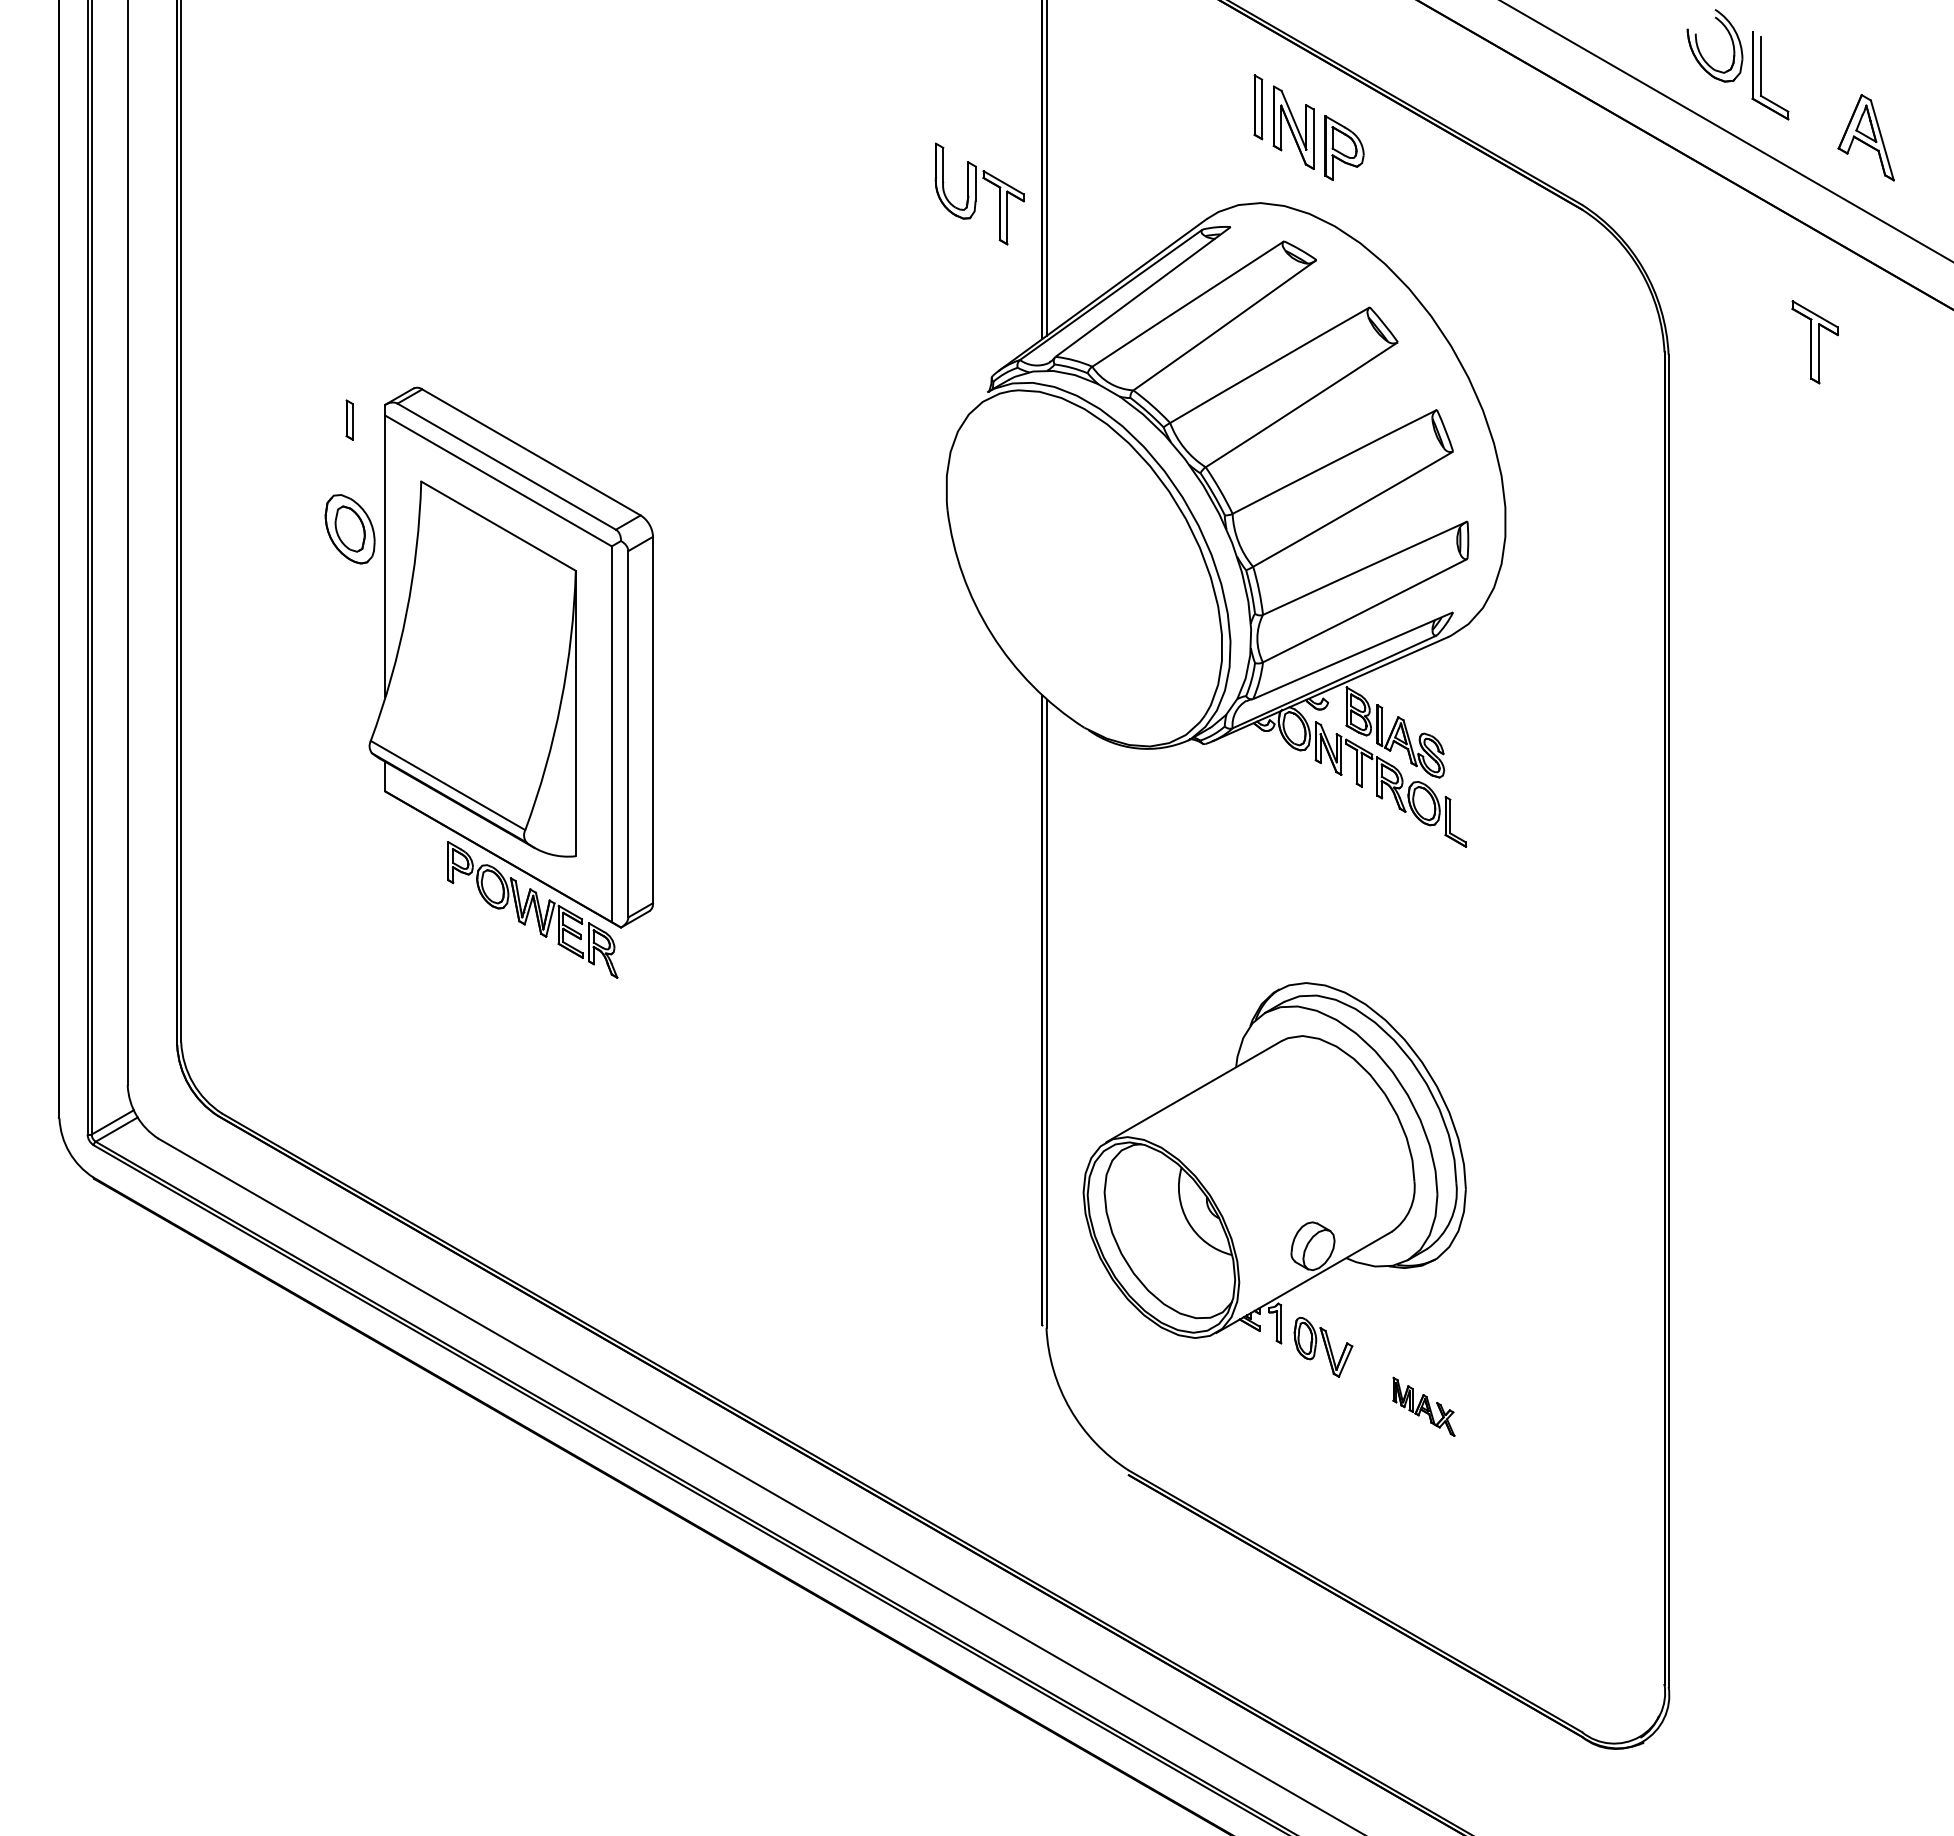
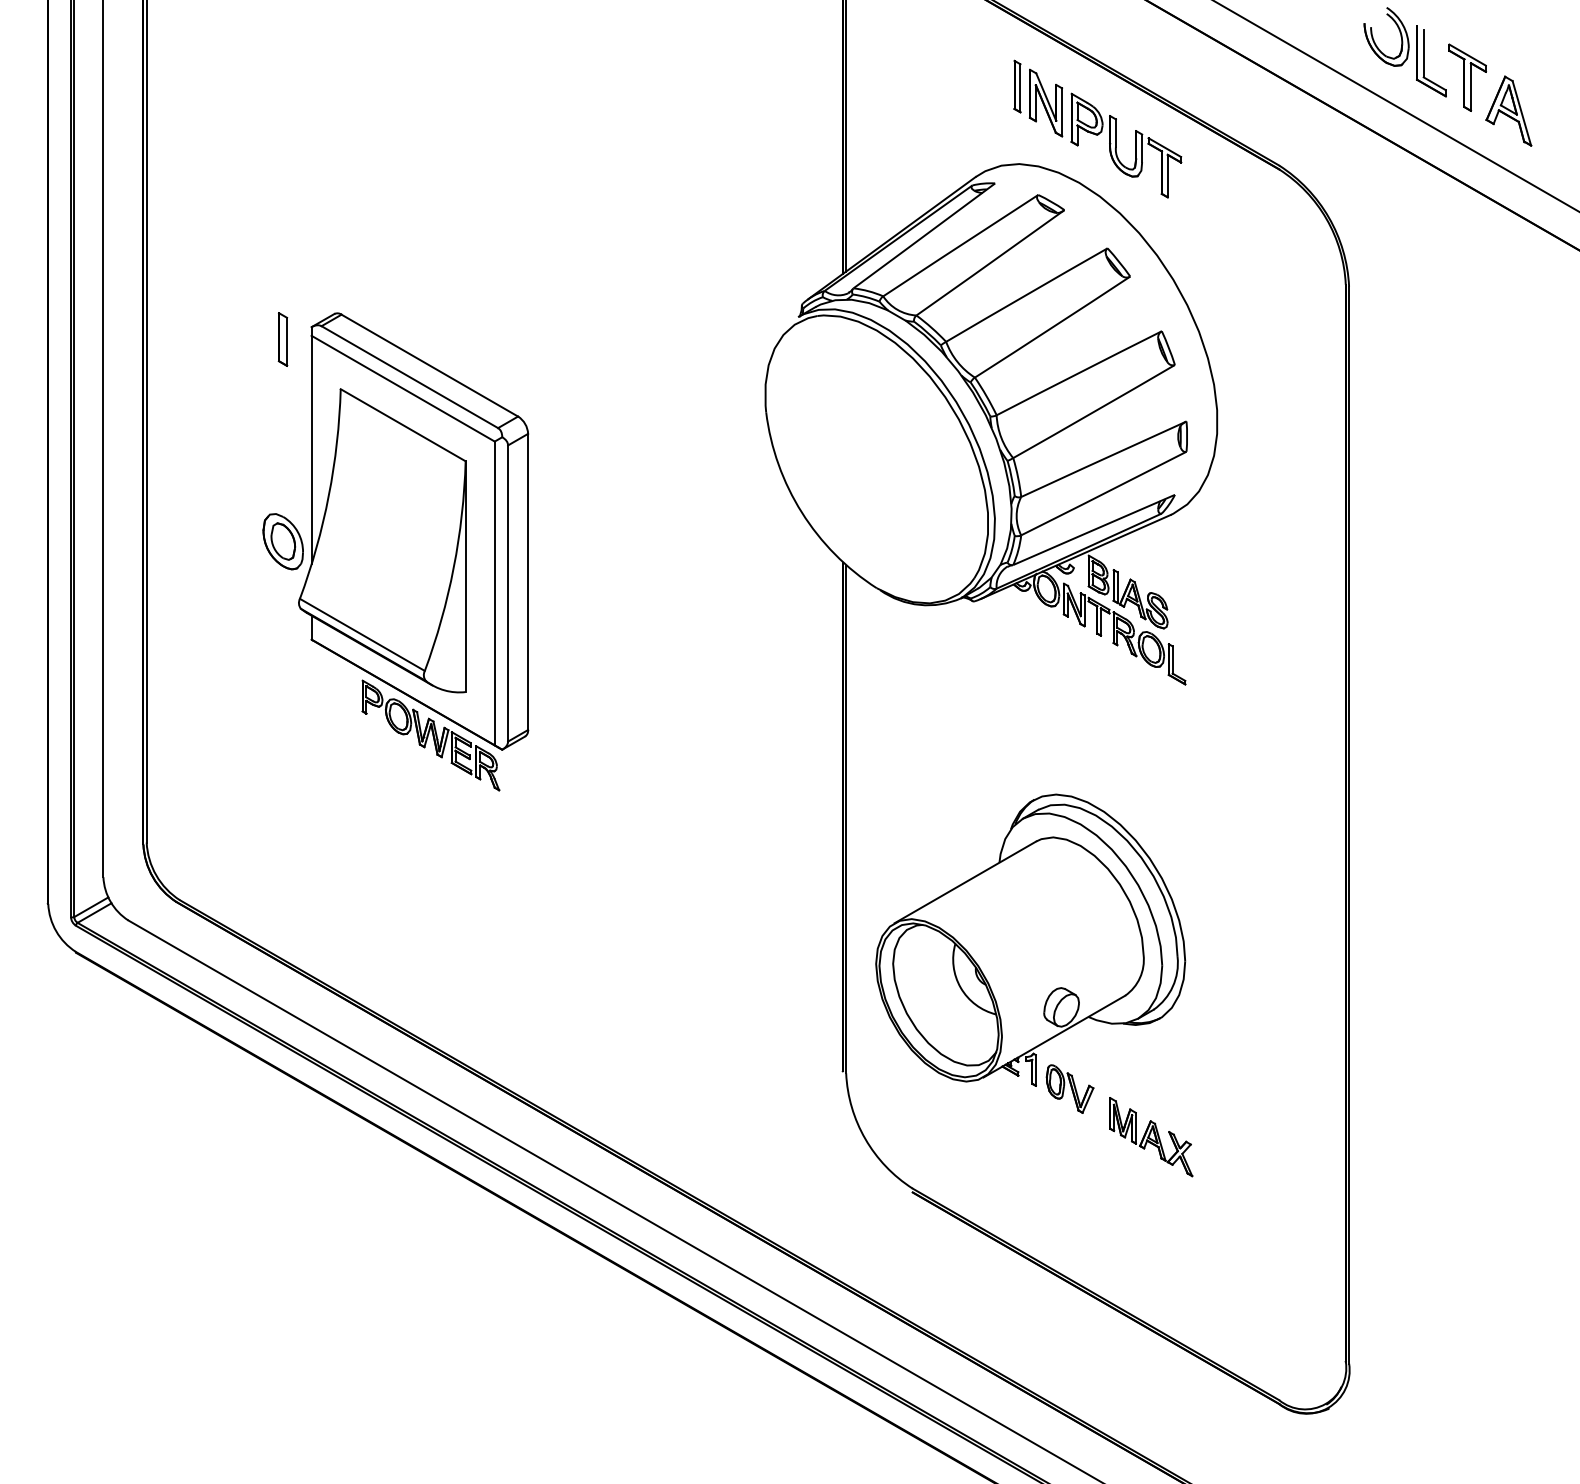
part: (979, 193) -> (1145, 156), moved
part: (1814, 342) -> (1467, 77), moved
part: (349, 419) -> (282, 339), size x1.67
part: (349, 529) -> (282, 541), moved
part: (1423, 1406) -> (1150, 1136), size x1.67

